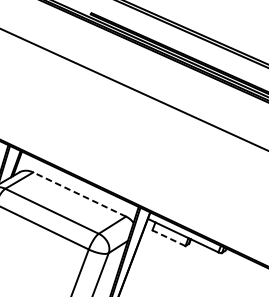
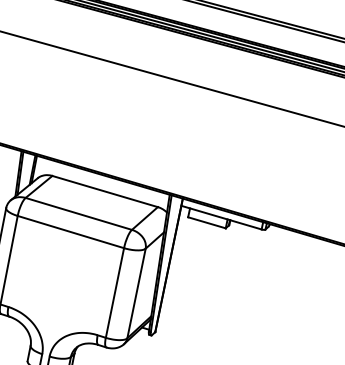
line: (79, 194) -> (104, 191), dashed -> solid
line: (168, 237) -> (206, 222), dashed -> solid

